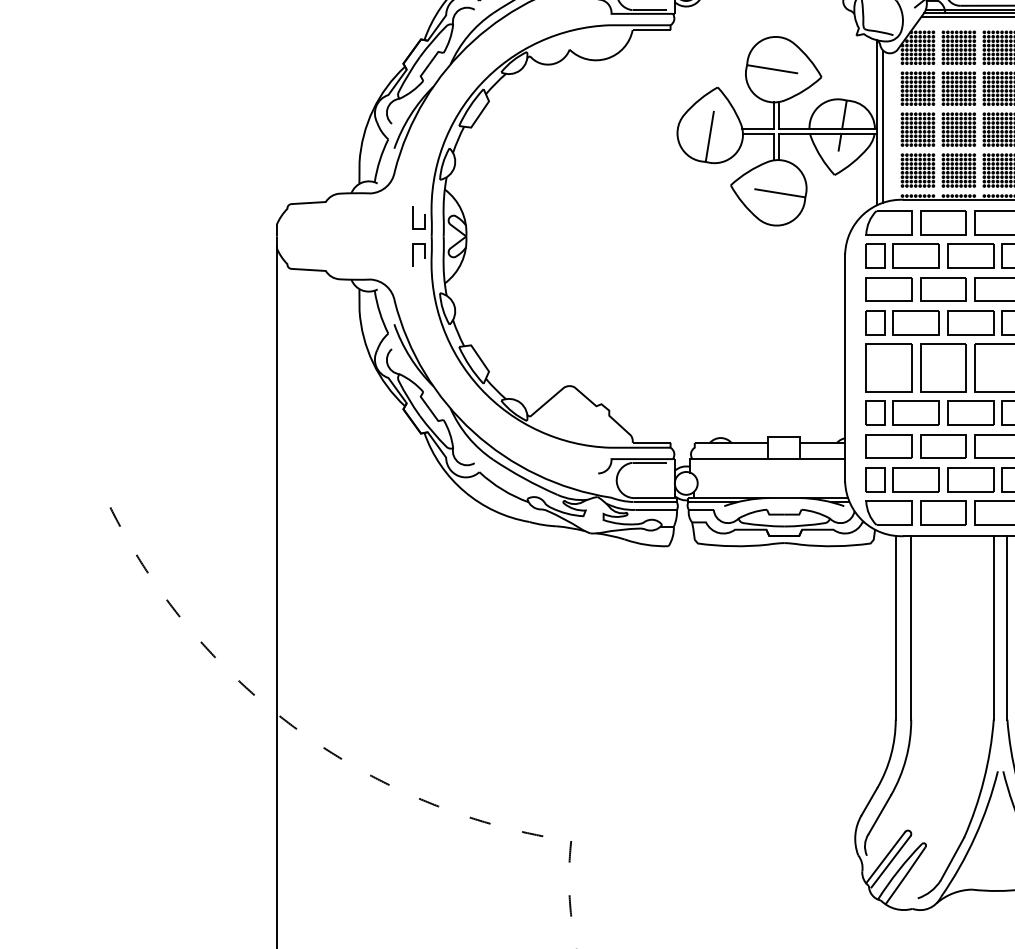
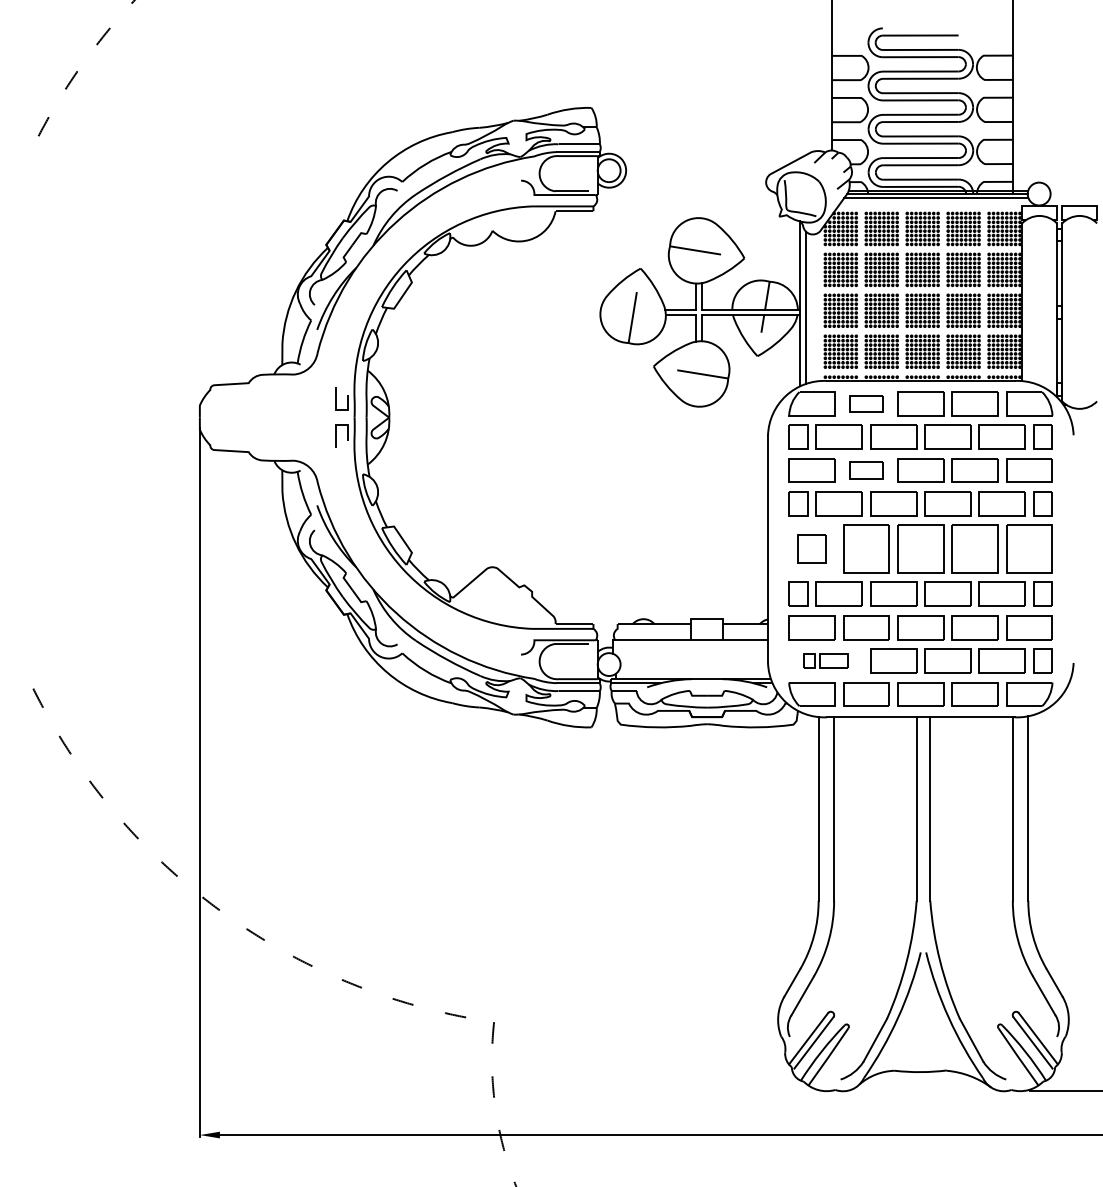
part: (943, 222) -> (866, 403), size x0.7
part: (943, 289) -> (866, 470), size x0.7
part: (888, 367) -> (811, 548), size x0.6
part: (902, 479) -> (825, 660), size x0.6

